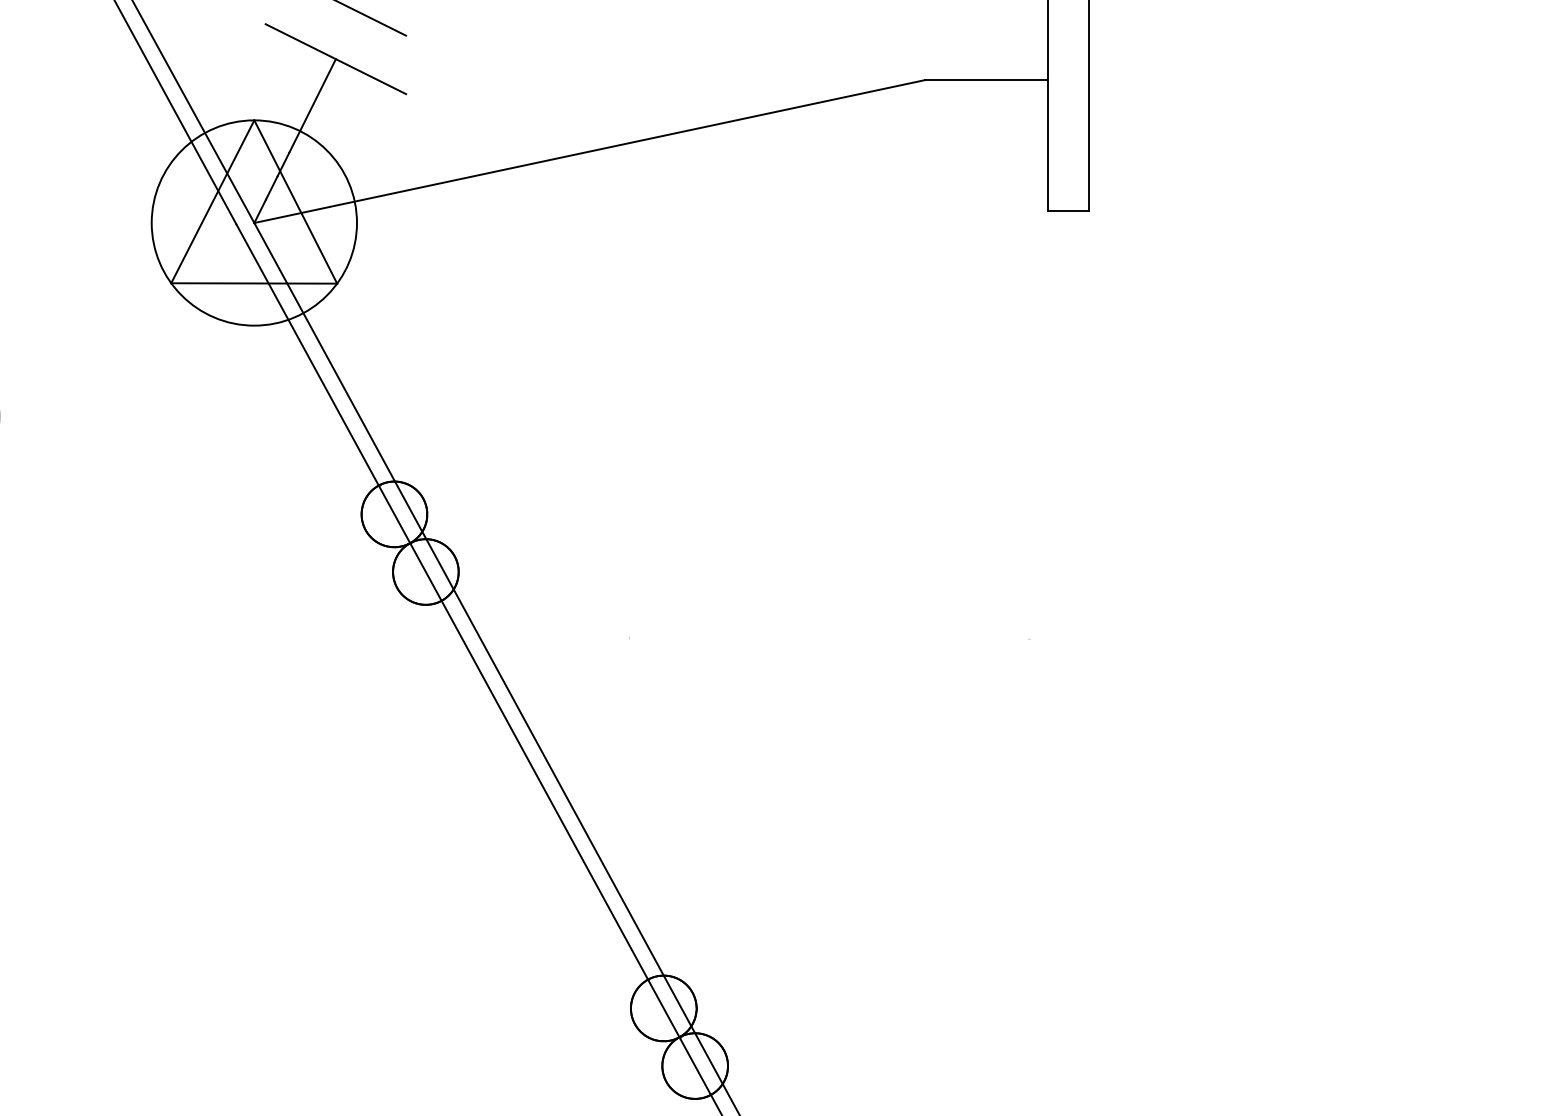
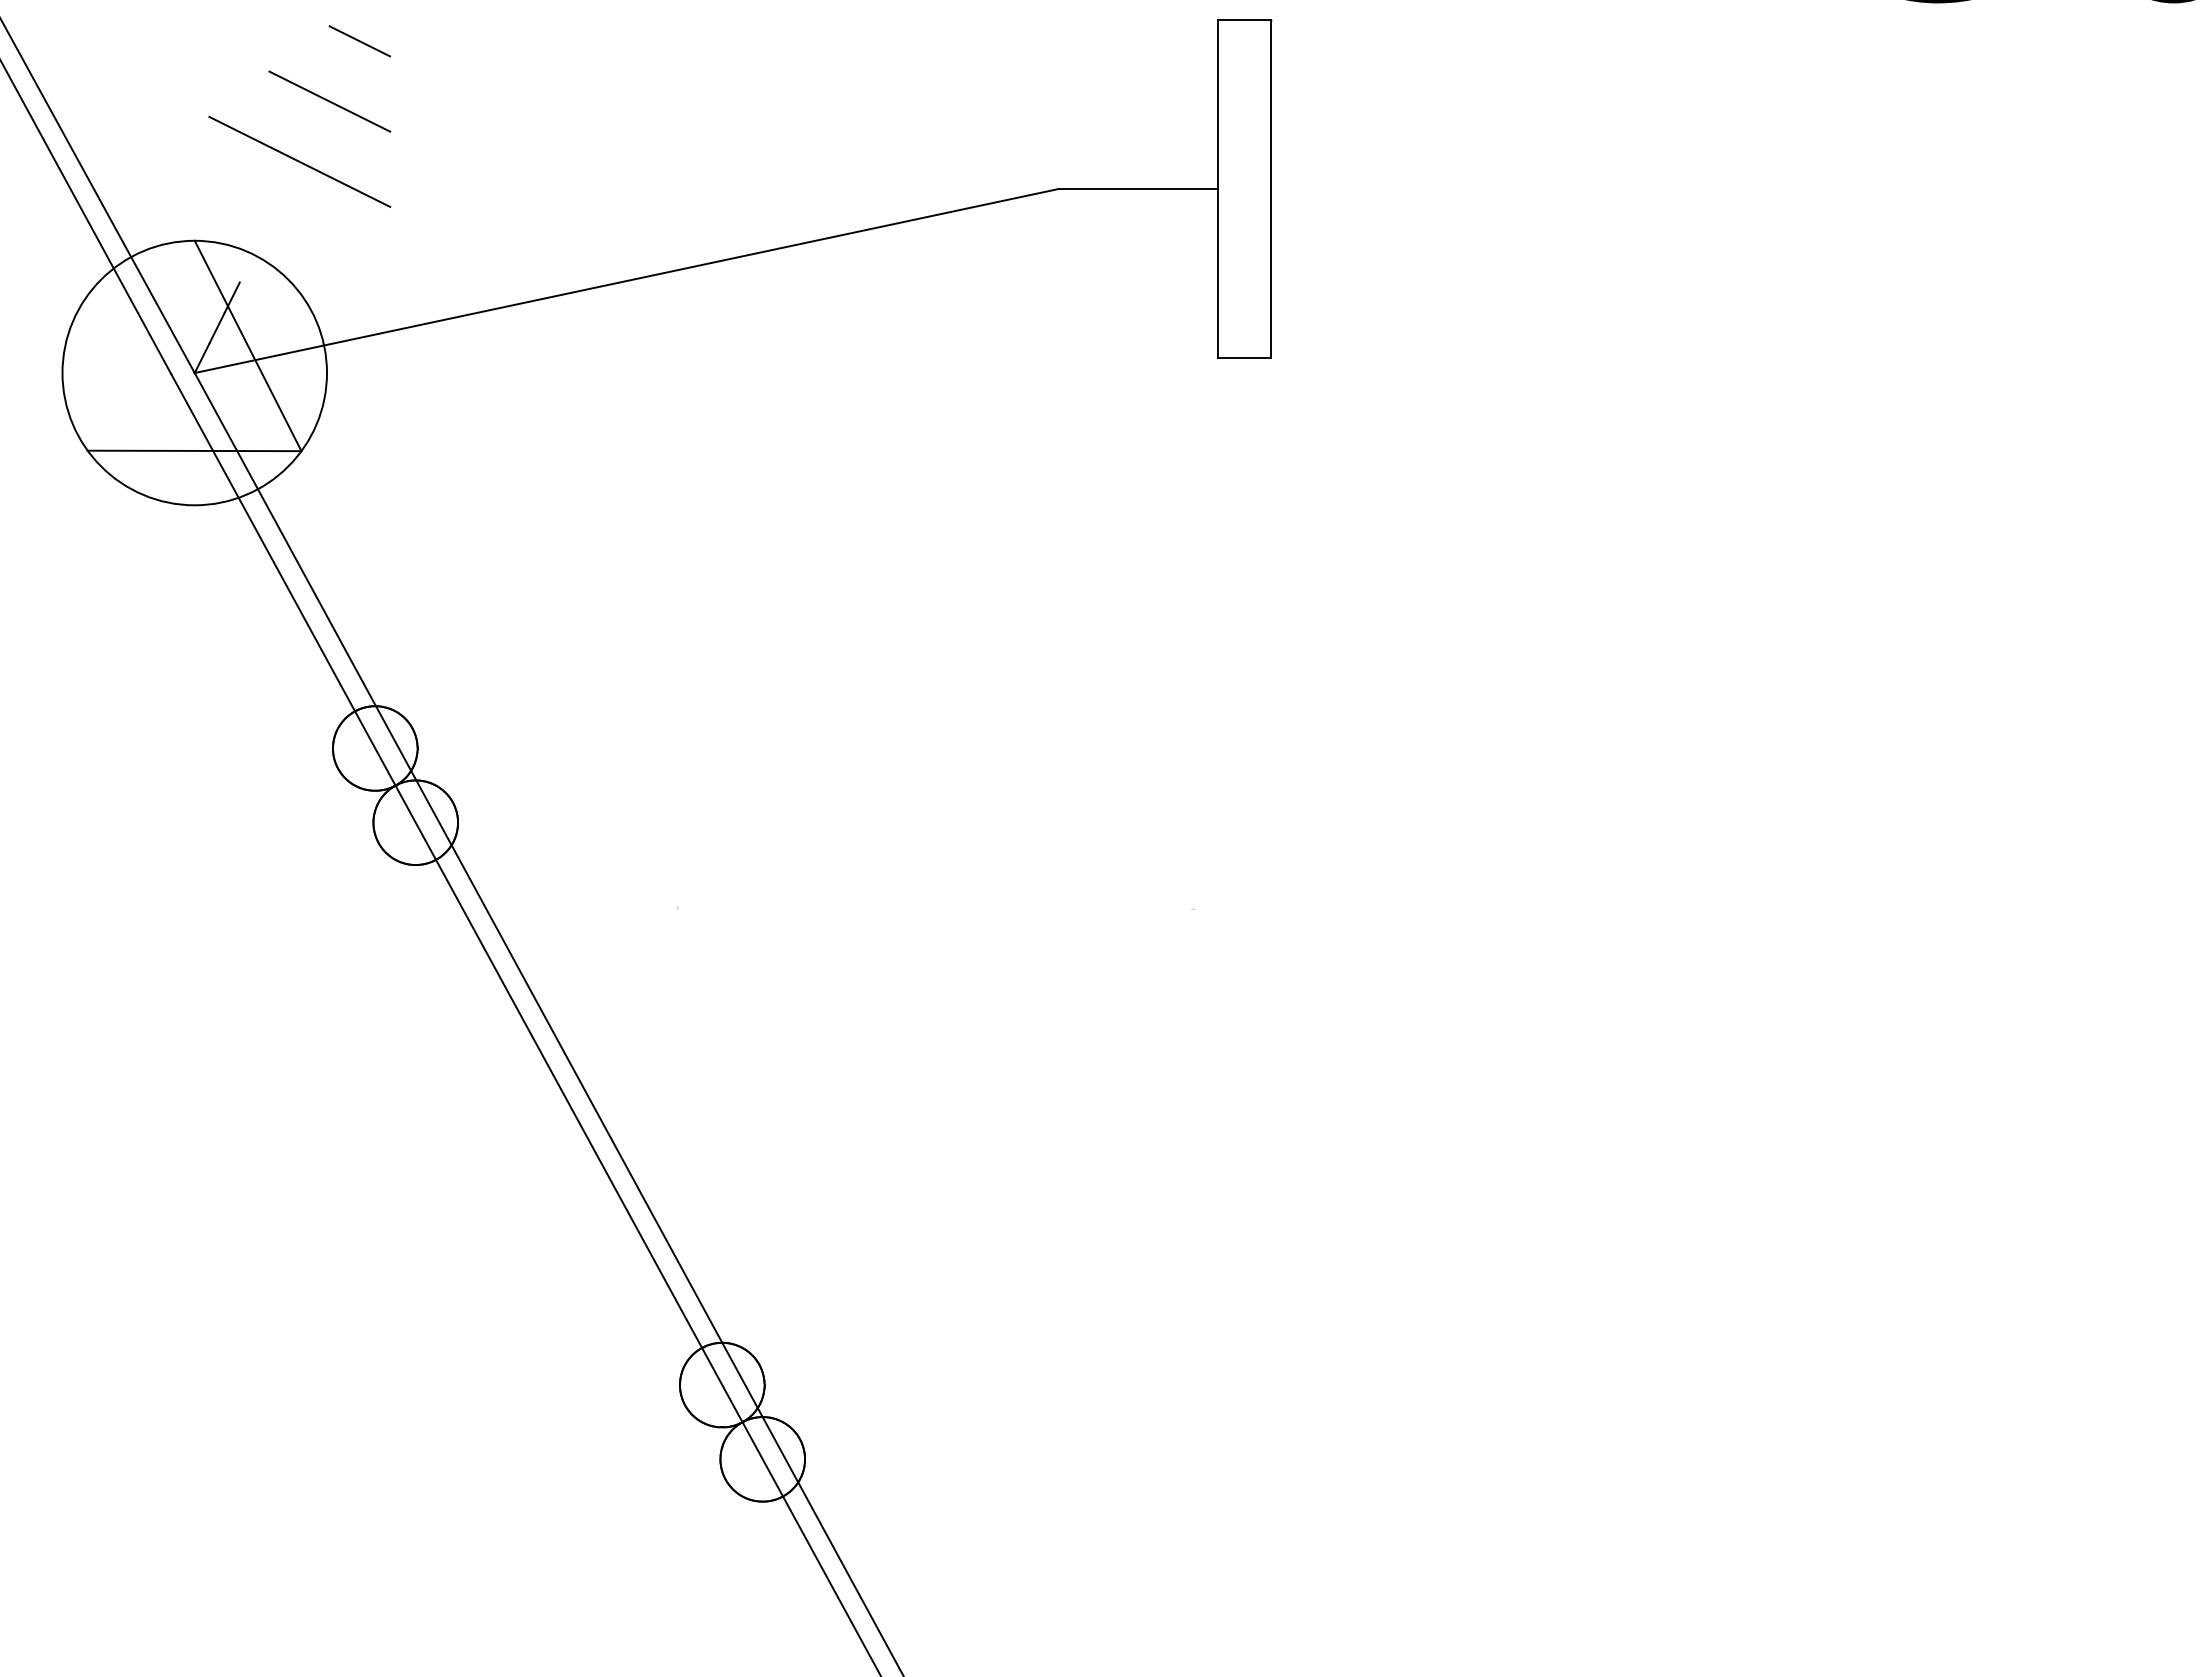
line: (312, 105) -> (269, 221), removed
line: (212, 201) -> (140, 345), removed

